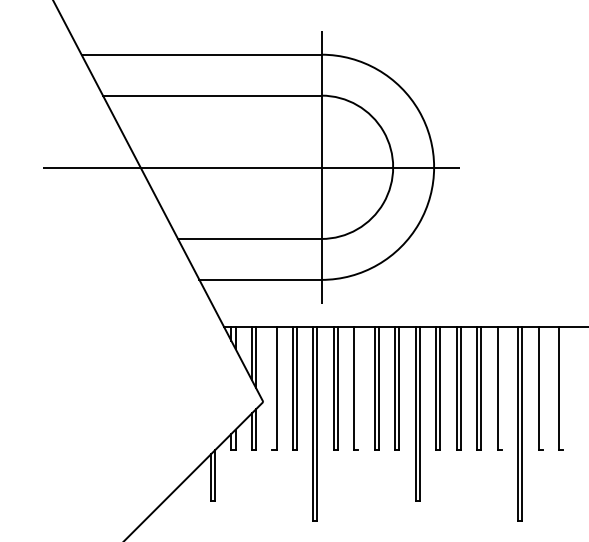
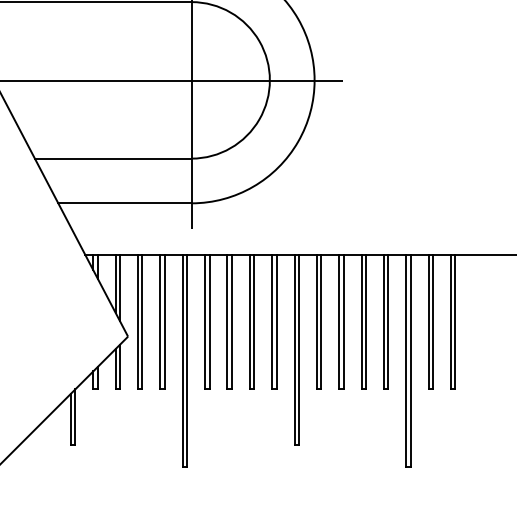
line: (272, 388) -> (138, 321), added
line: (358, 388) -> (232, 321), added
line: (501, 388) -> (388, 321), added
line: (542, 388) -> (432, 321), added
line: (563, 388) -> (455, 321), added

